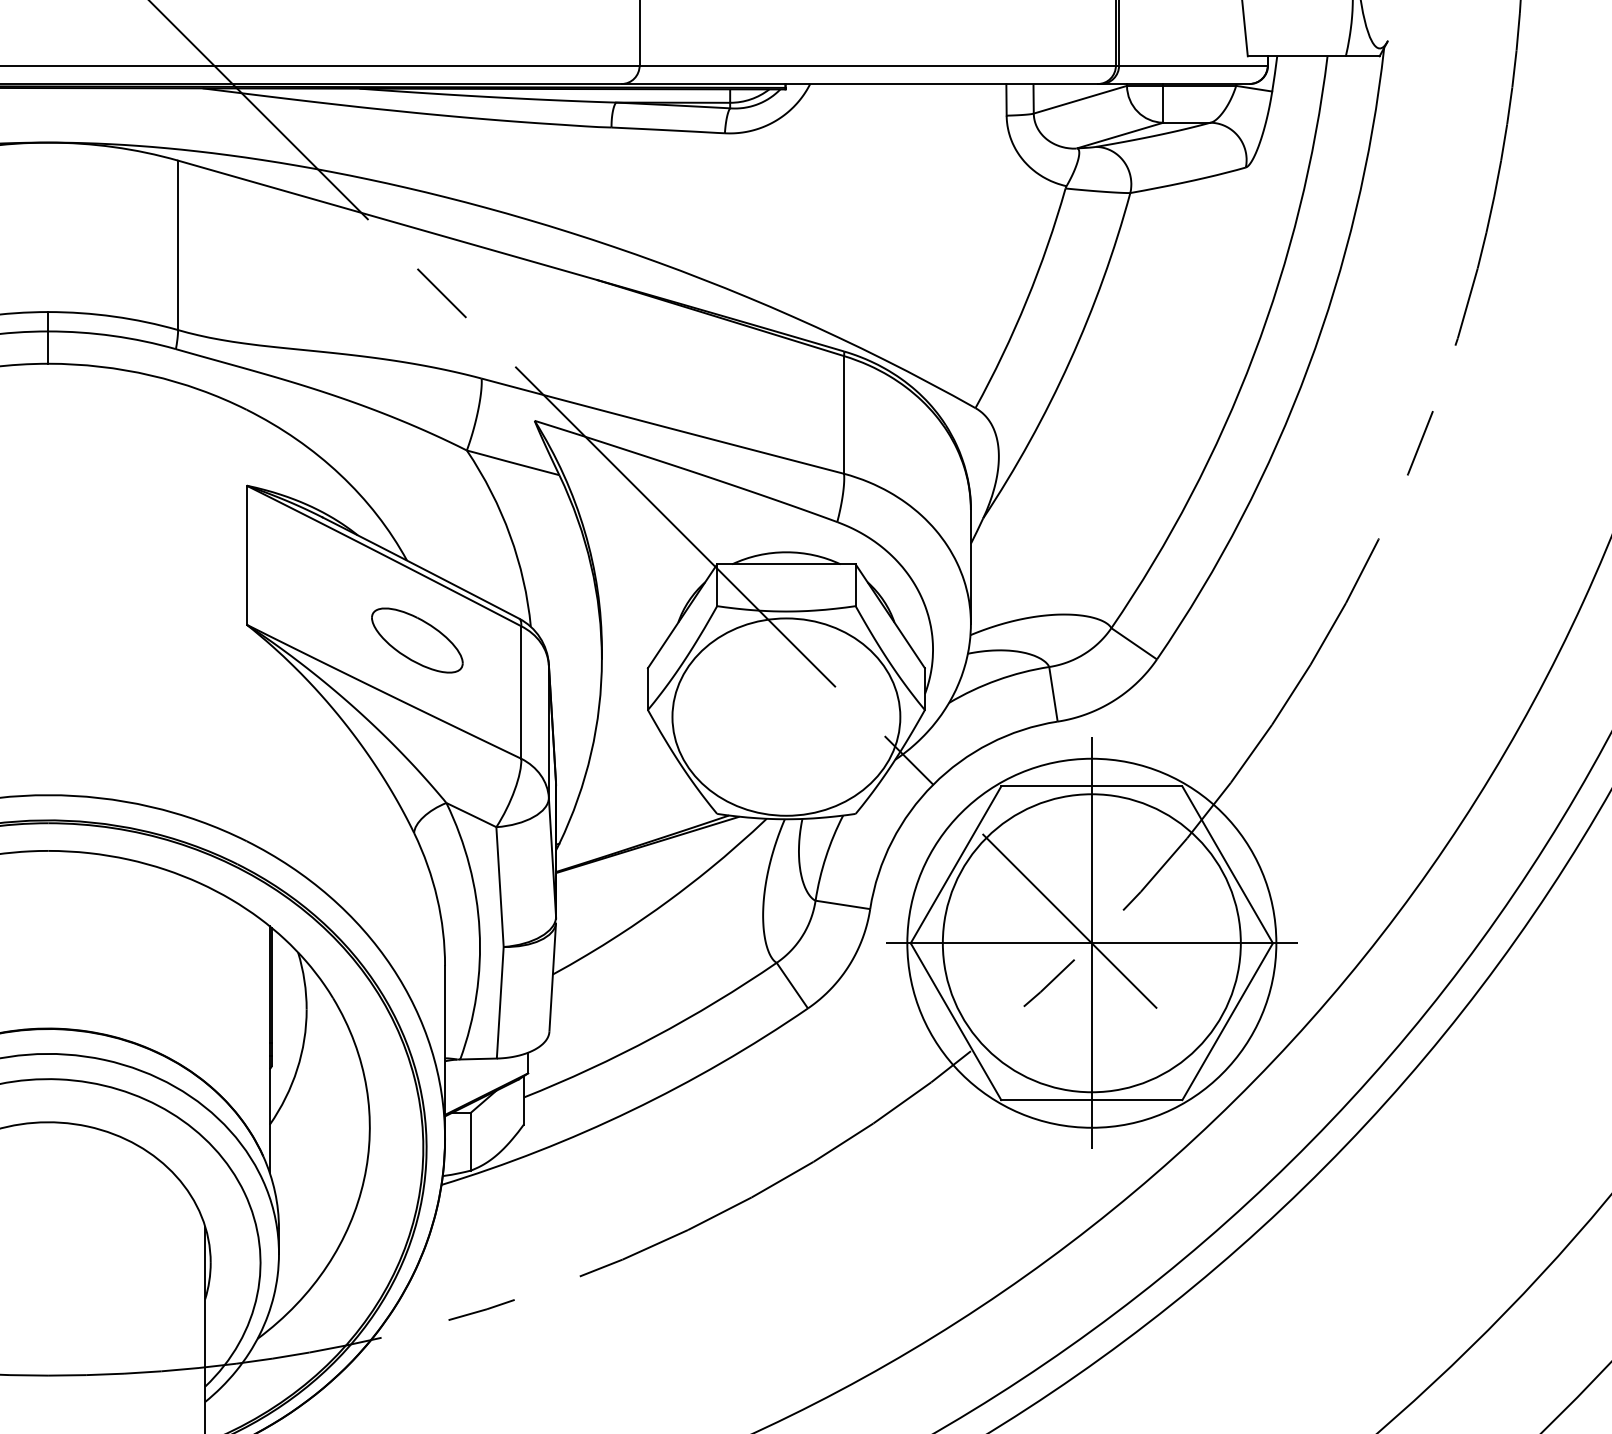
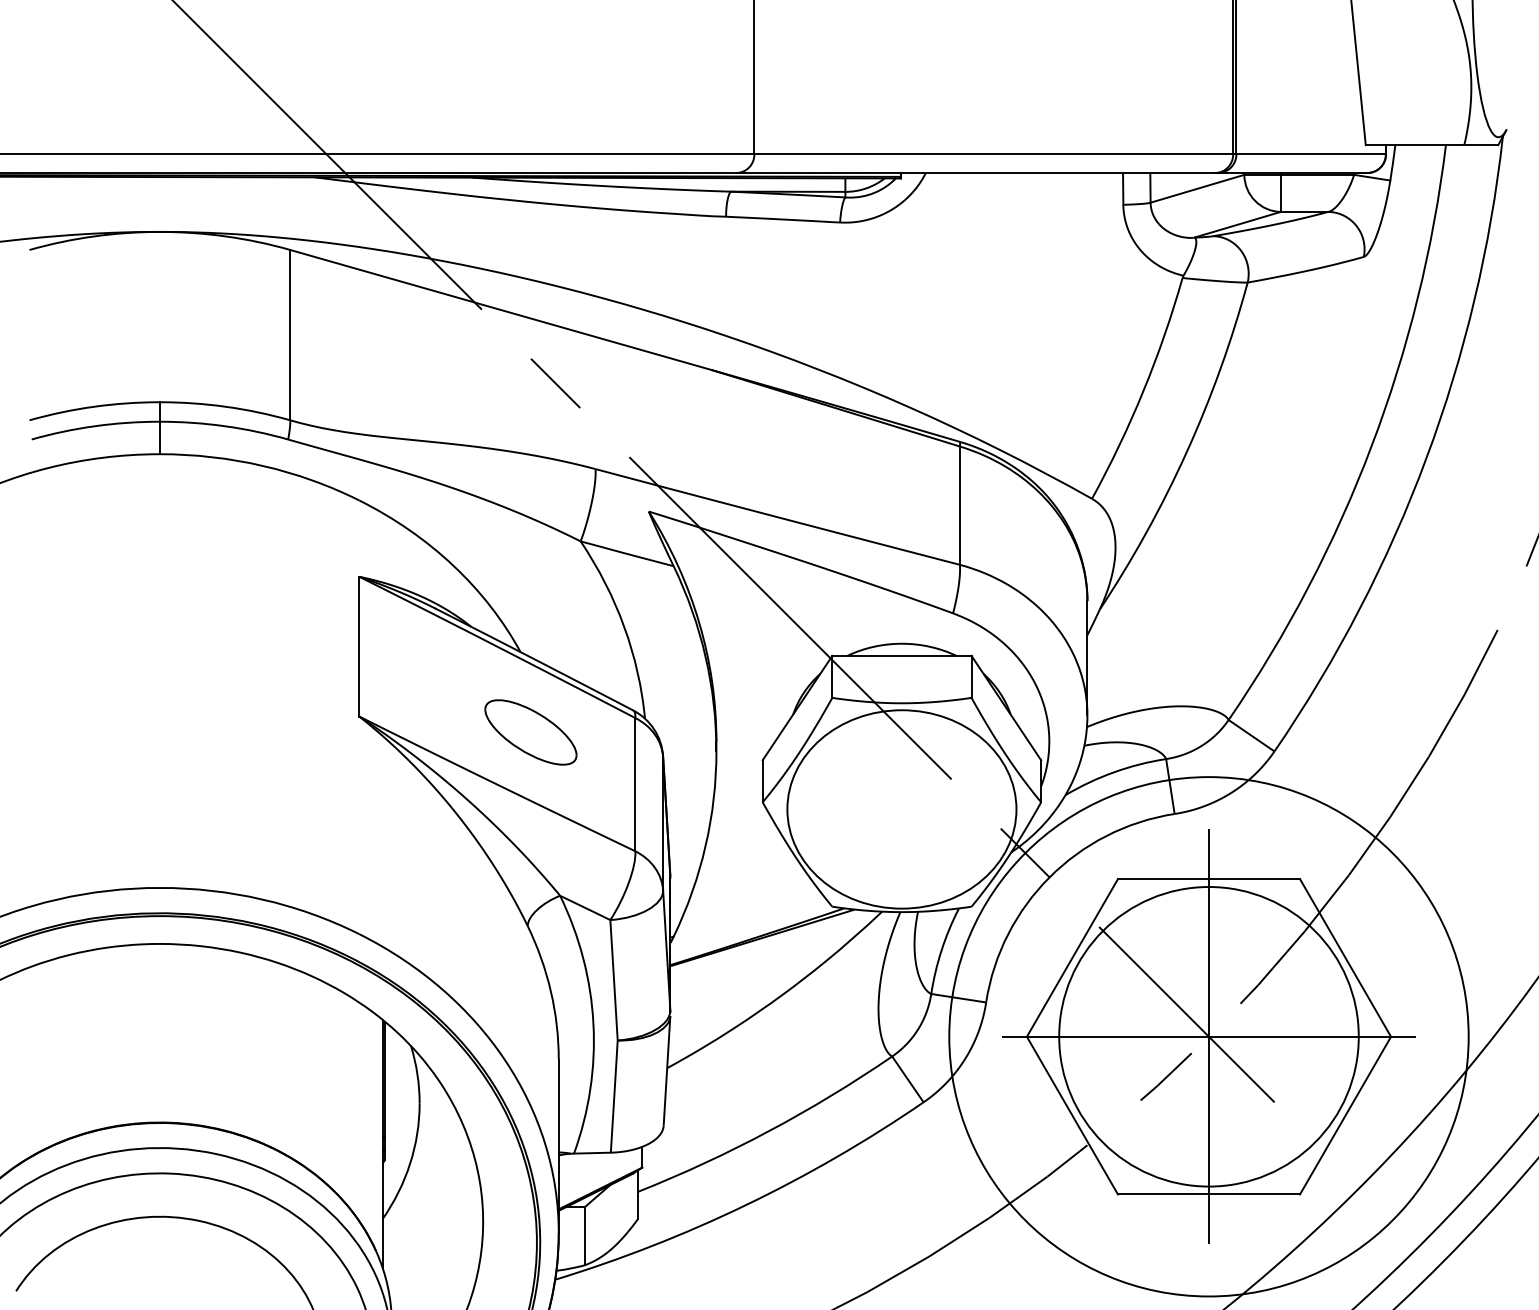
circle: (1091, 942) -> (1208, 1036), size x1.4

